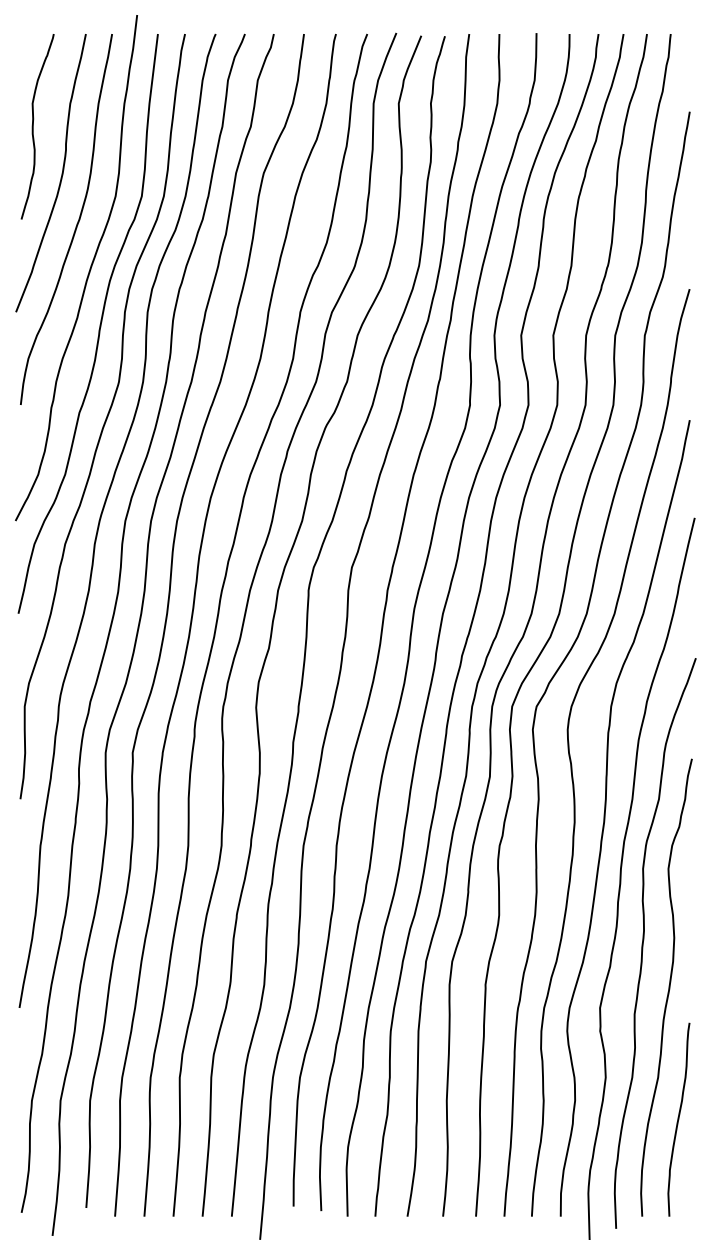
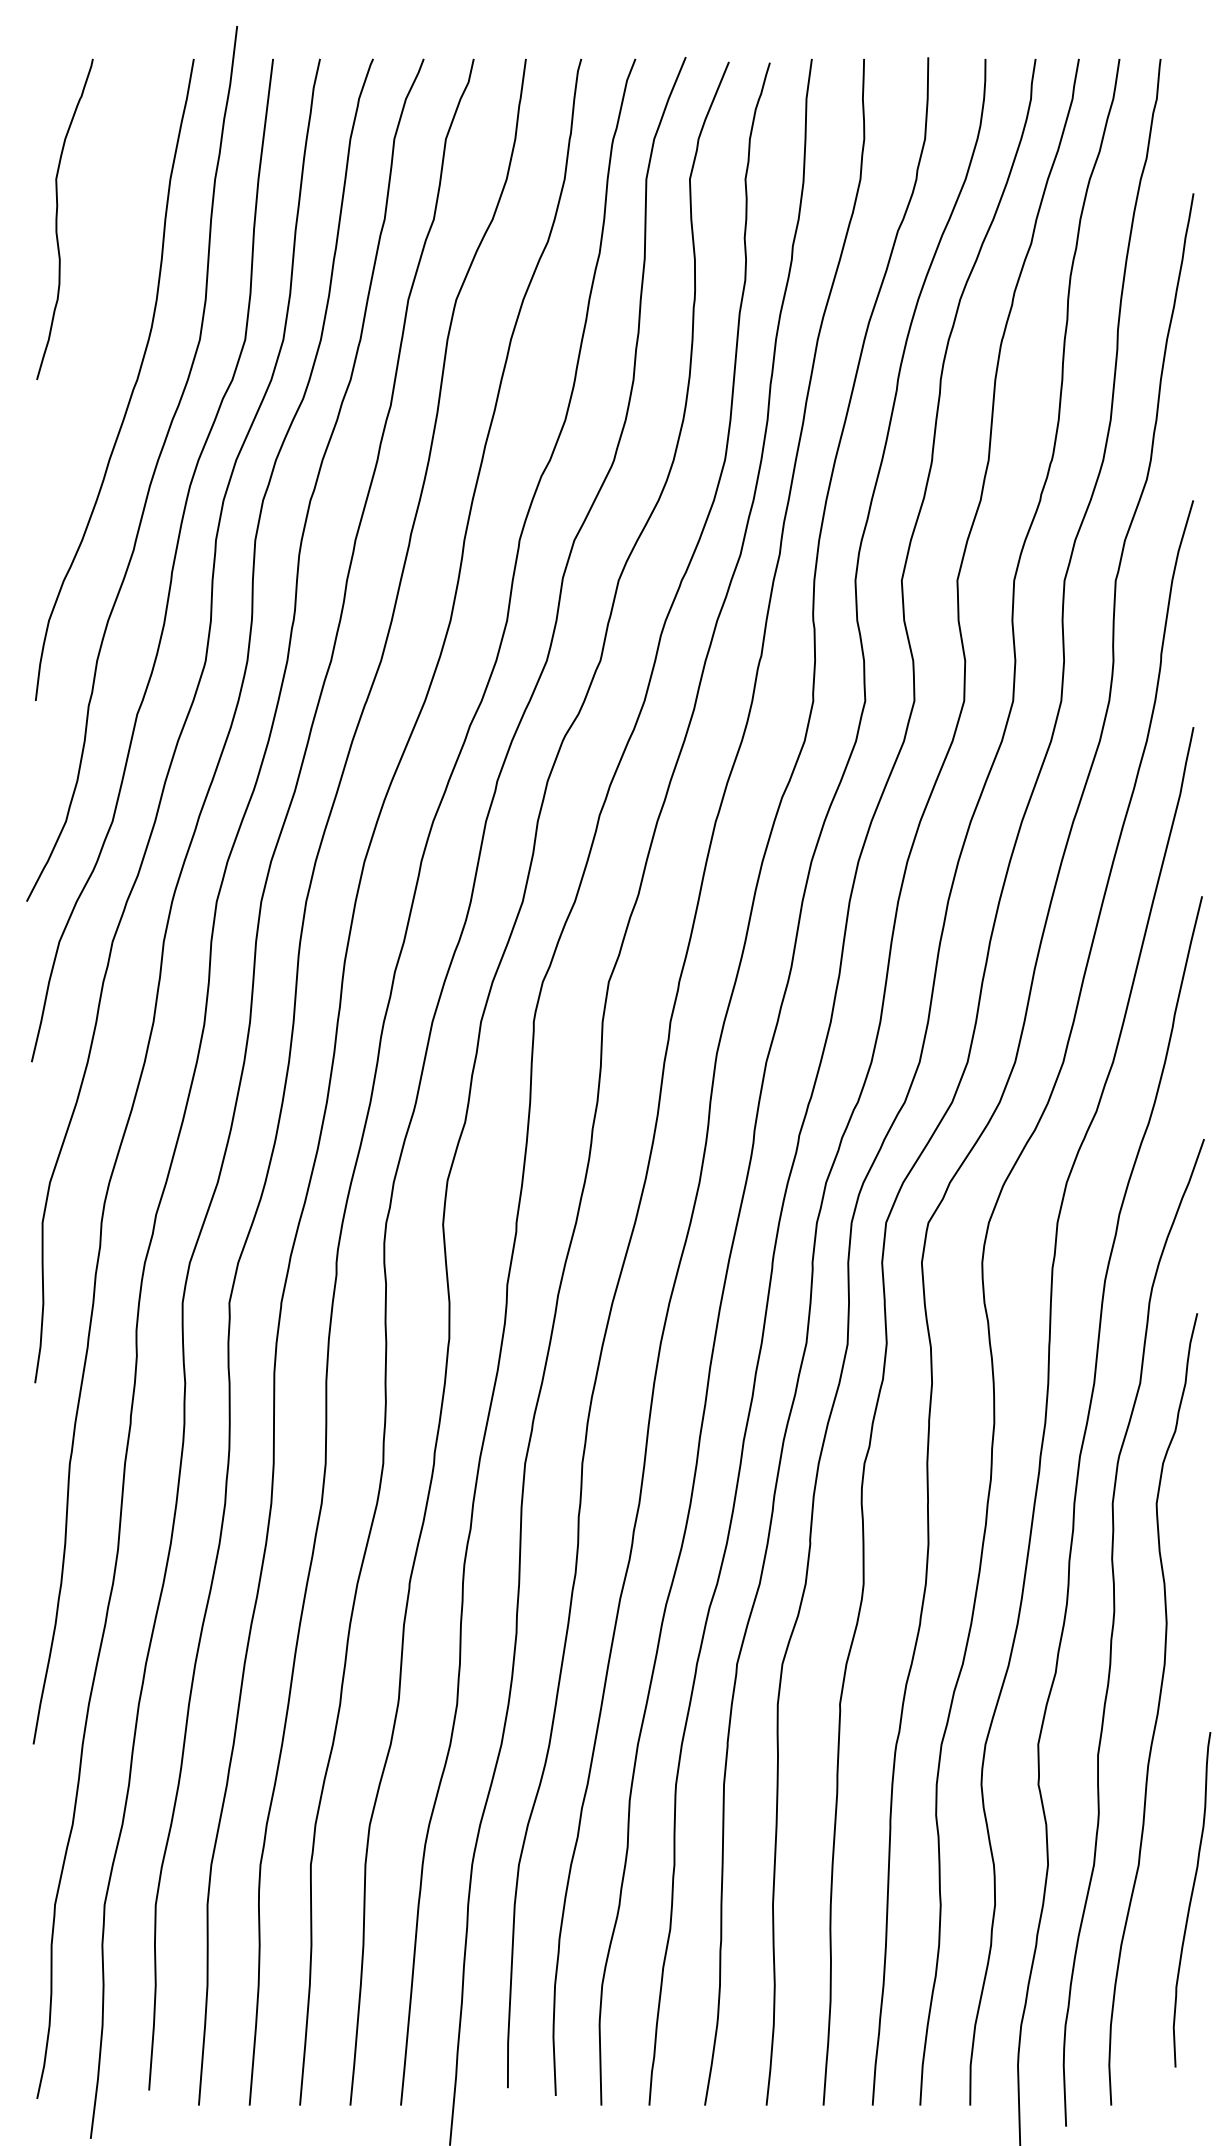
curve: (60, 177) -> (104, 307), removed
curve: (678, 1119) -> (1191, 1899), moved

